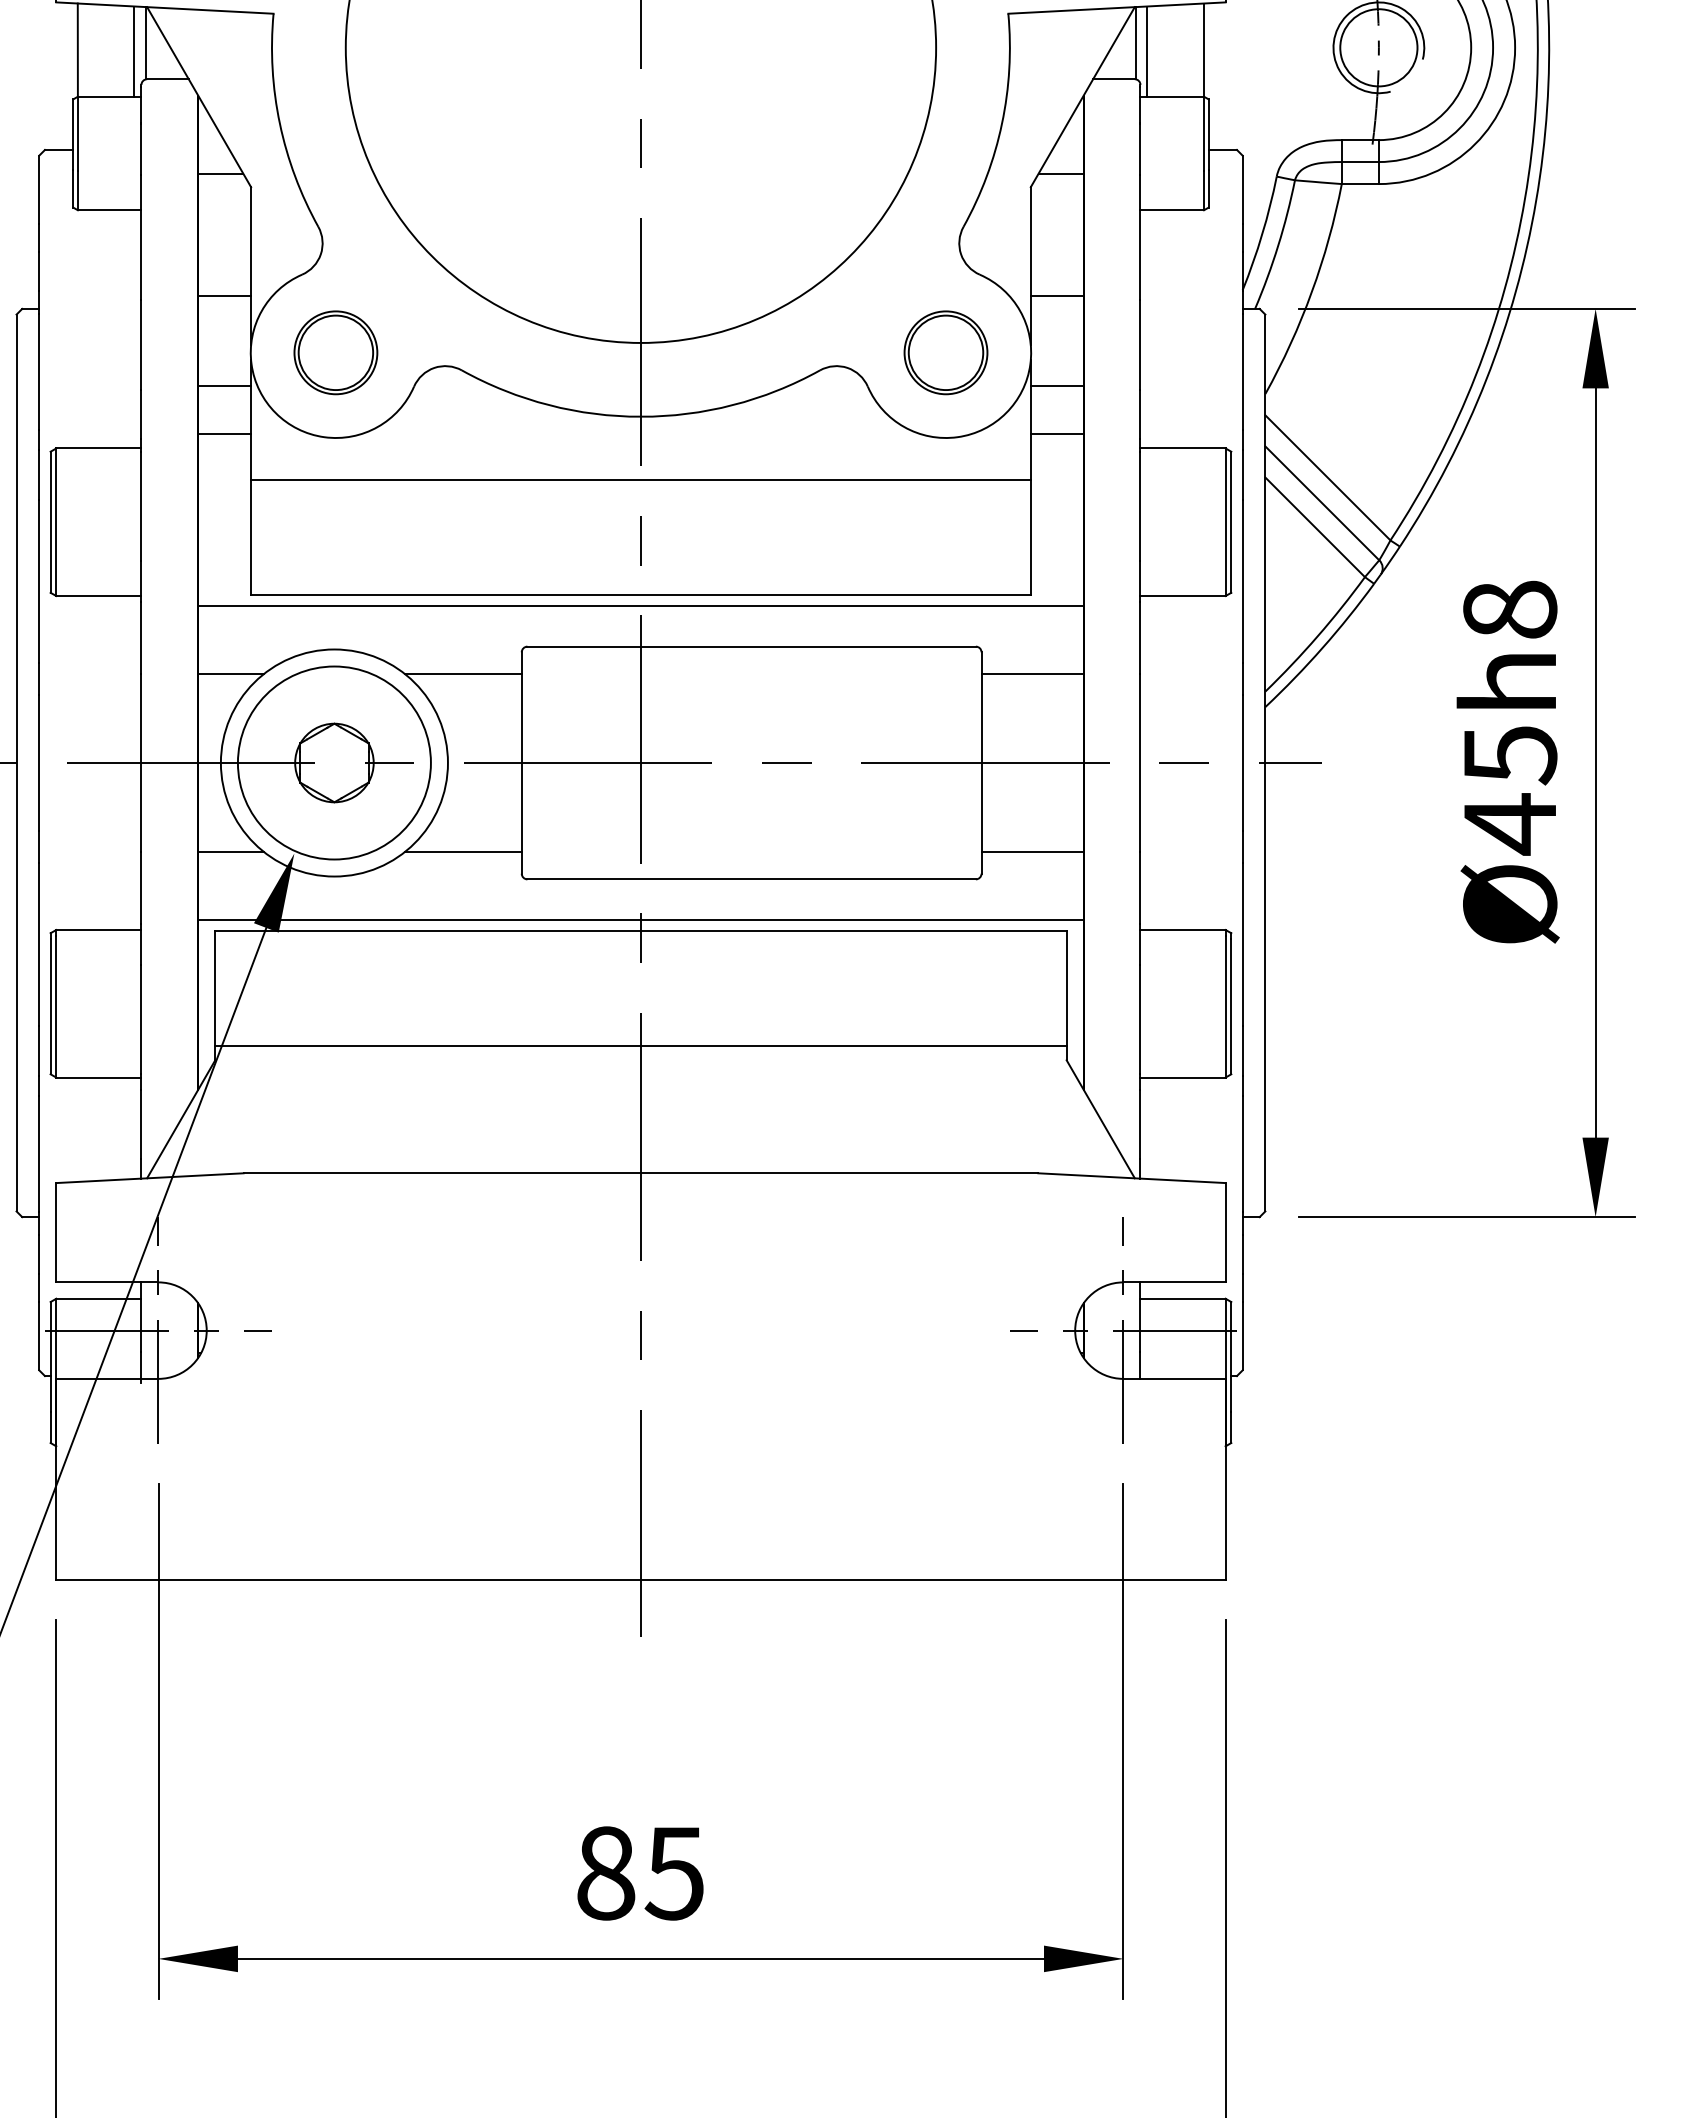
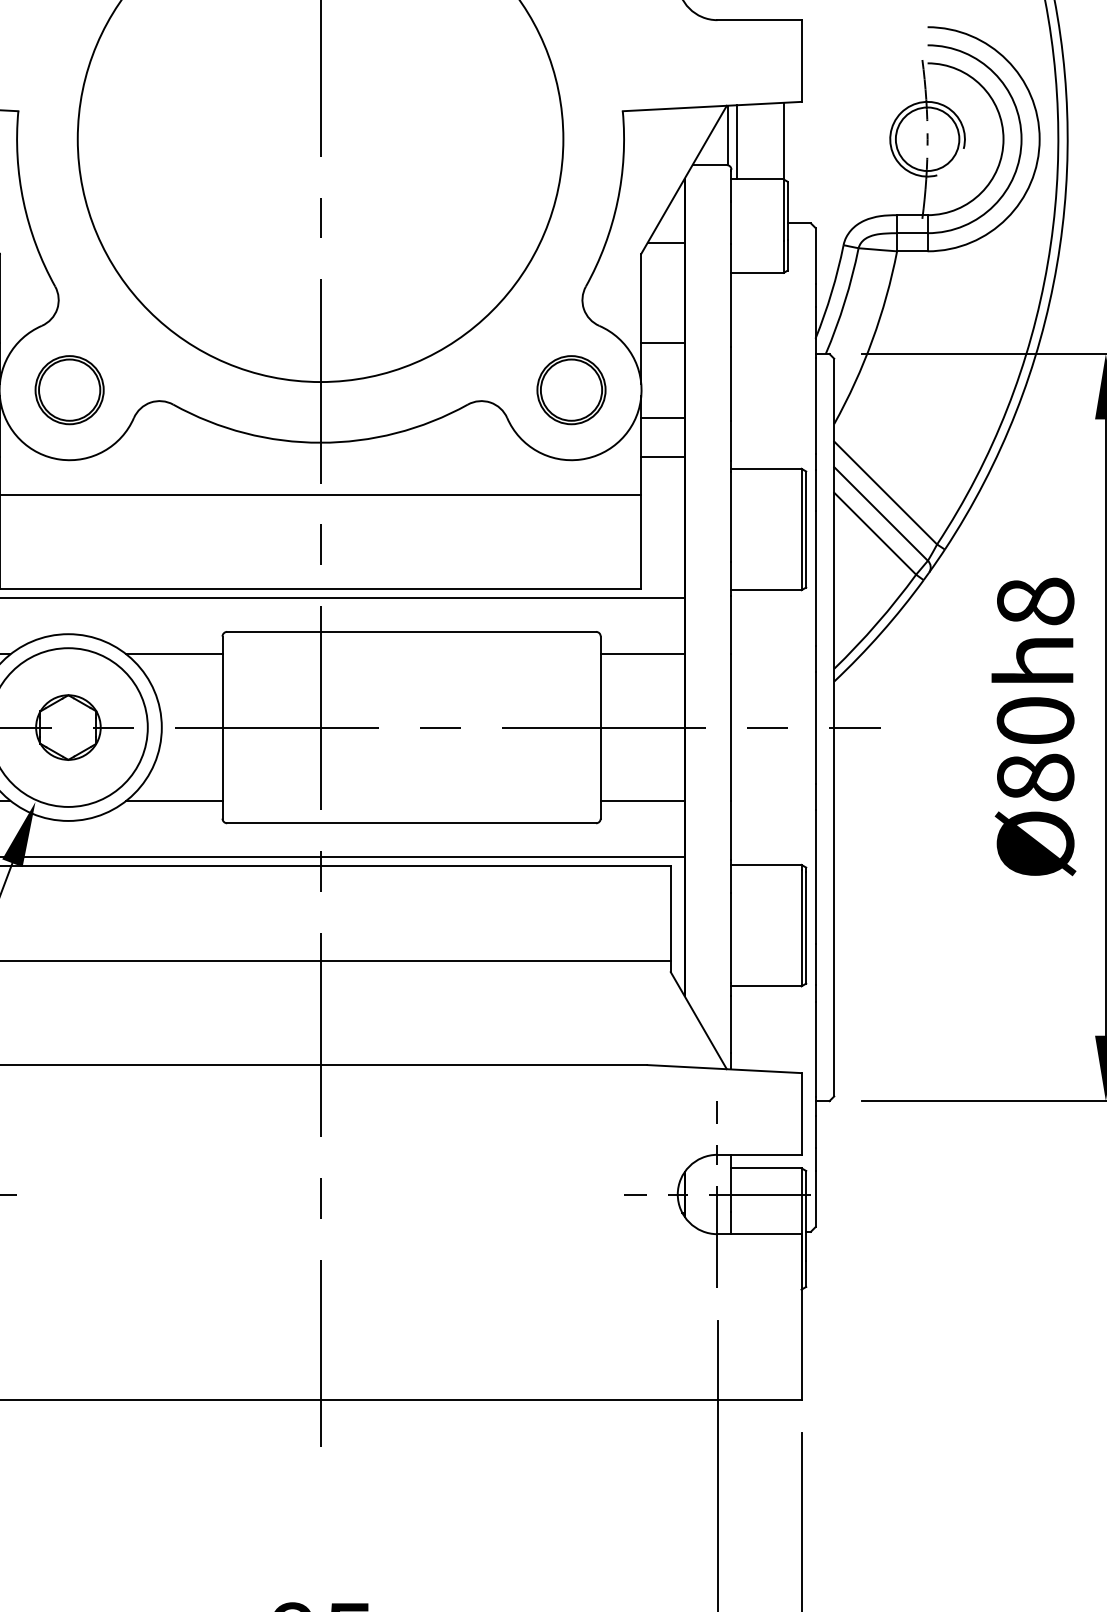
text: (1510, 790) -> (1035, 750), Ø45h8 -> Ø80h8

